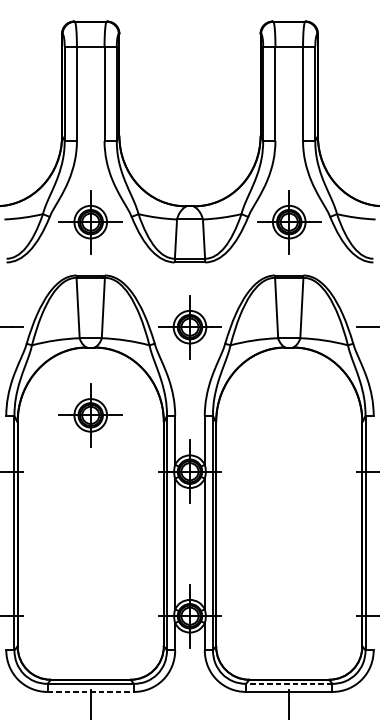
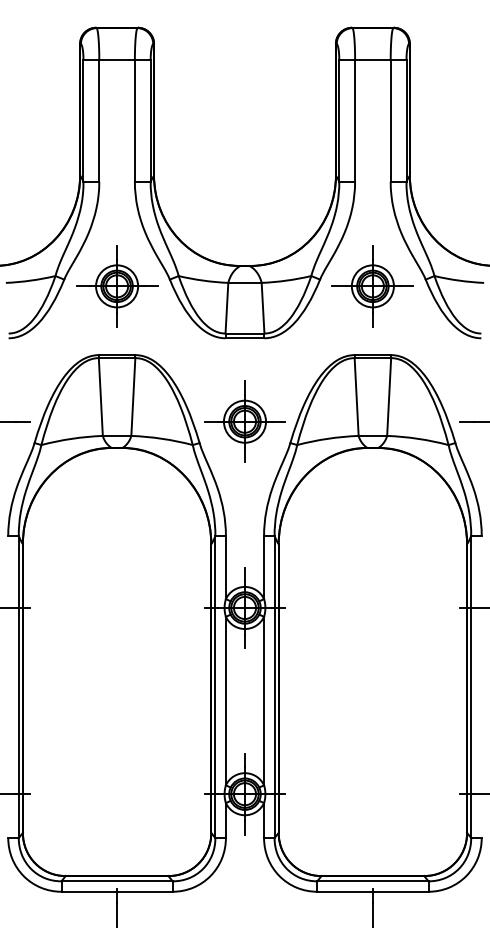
part: (91, 415) -> (117, 535), removed
line: (288, 683) -> (372, 881), dashed -> solid
line: (91, 691) -> (117, 891), dashed -> solid

